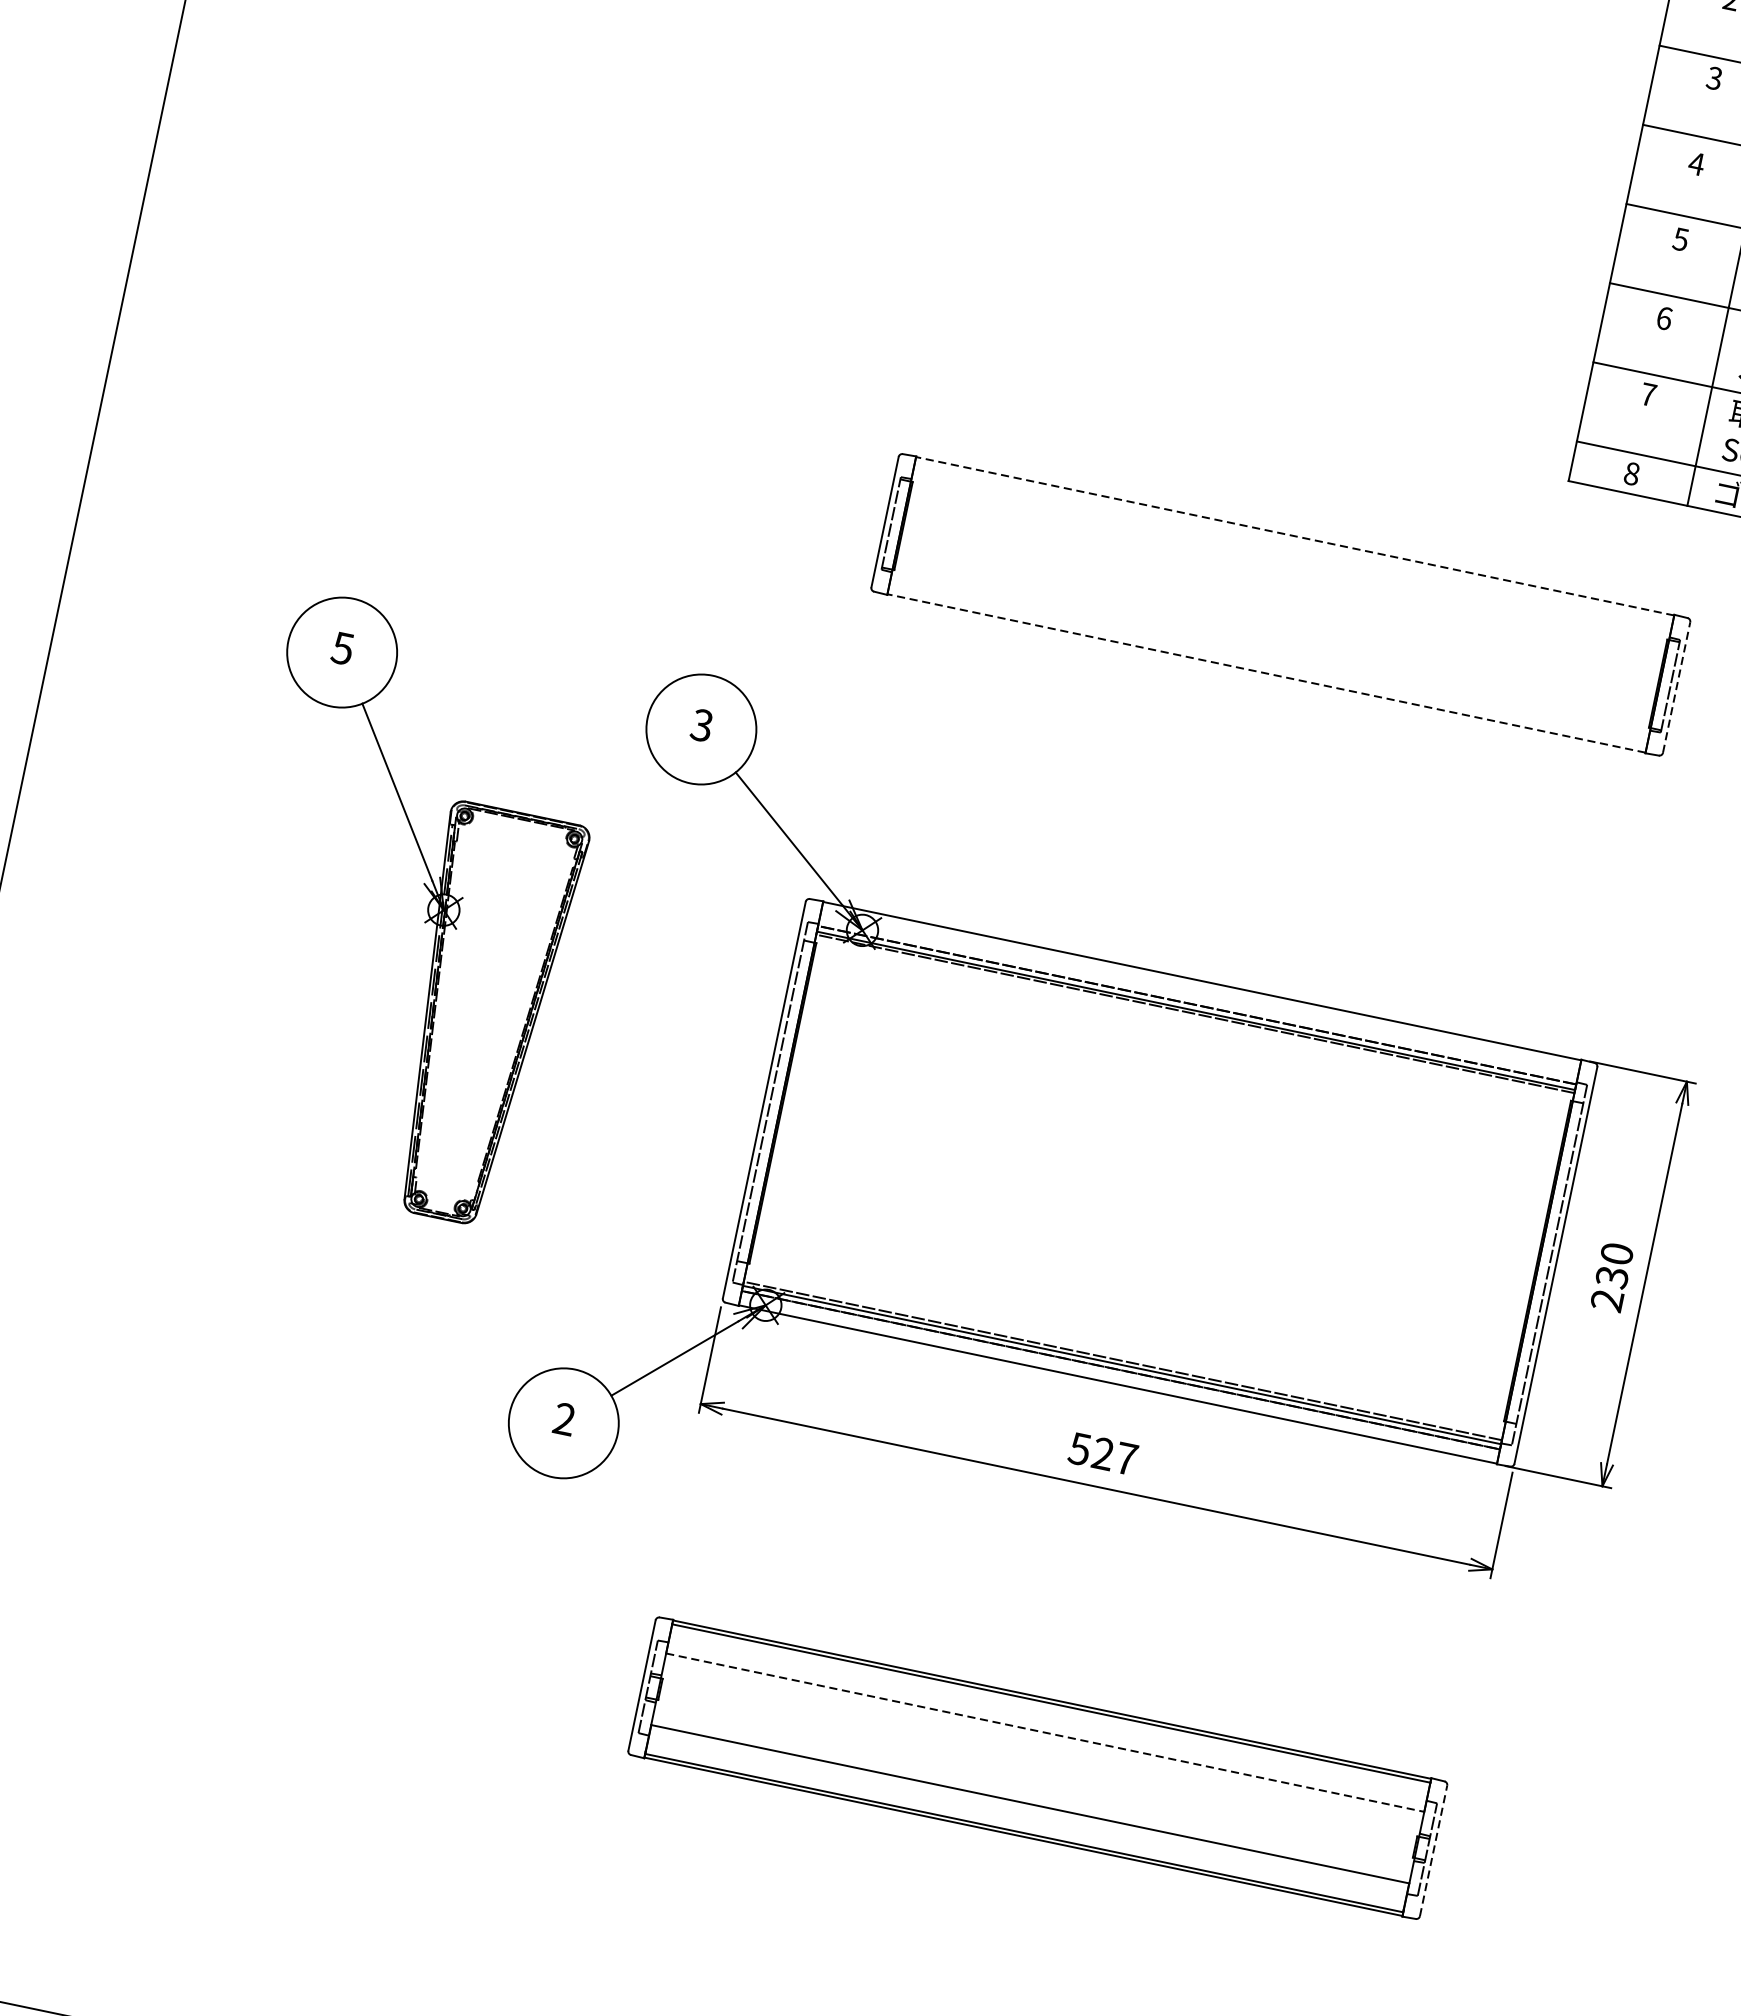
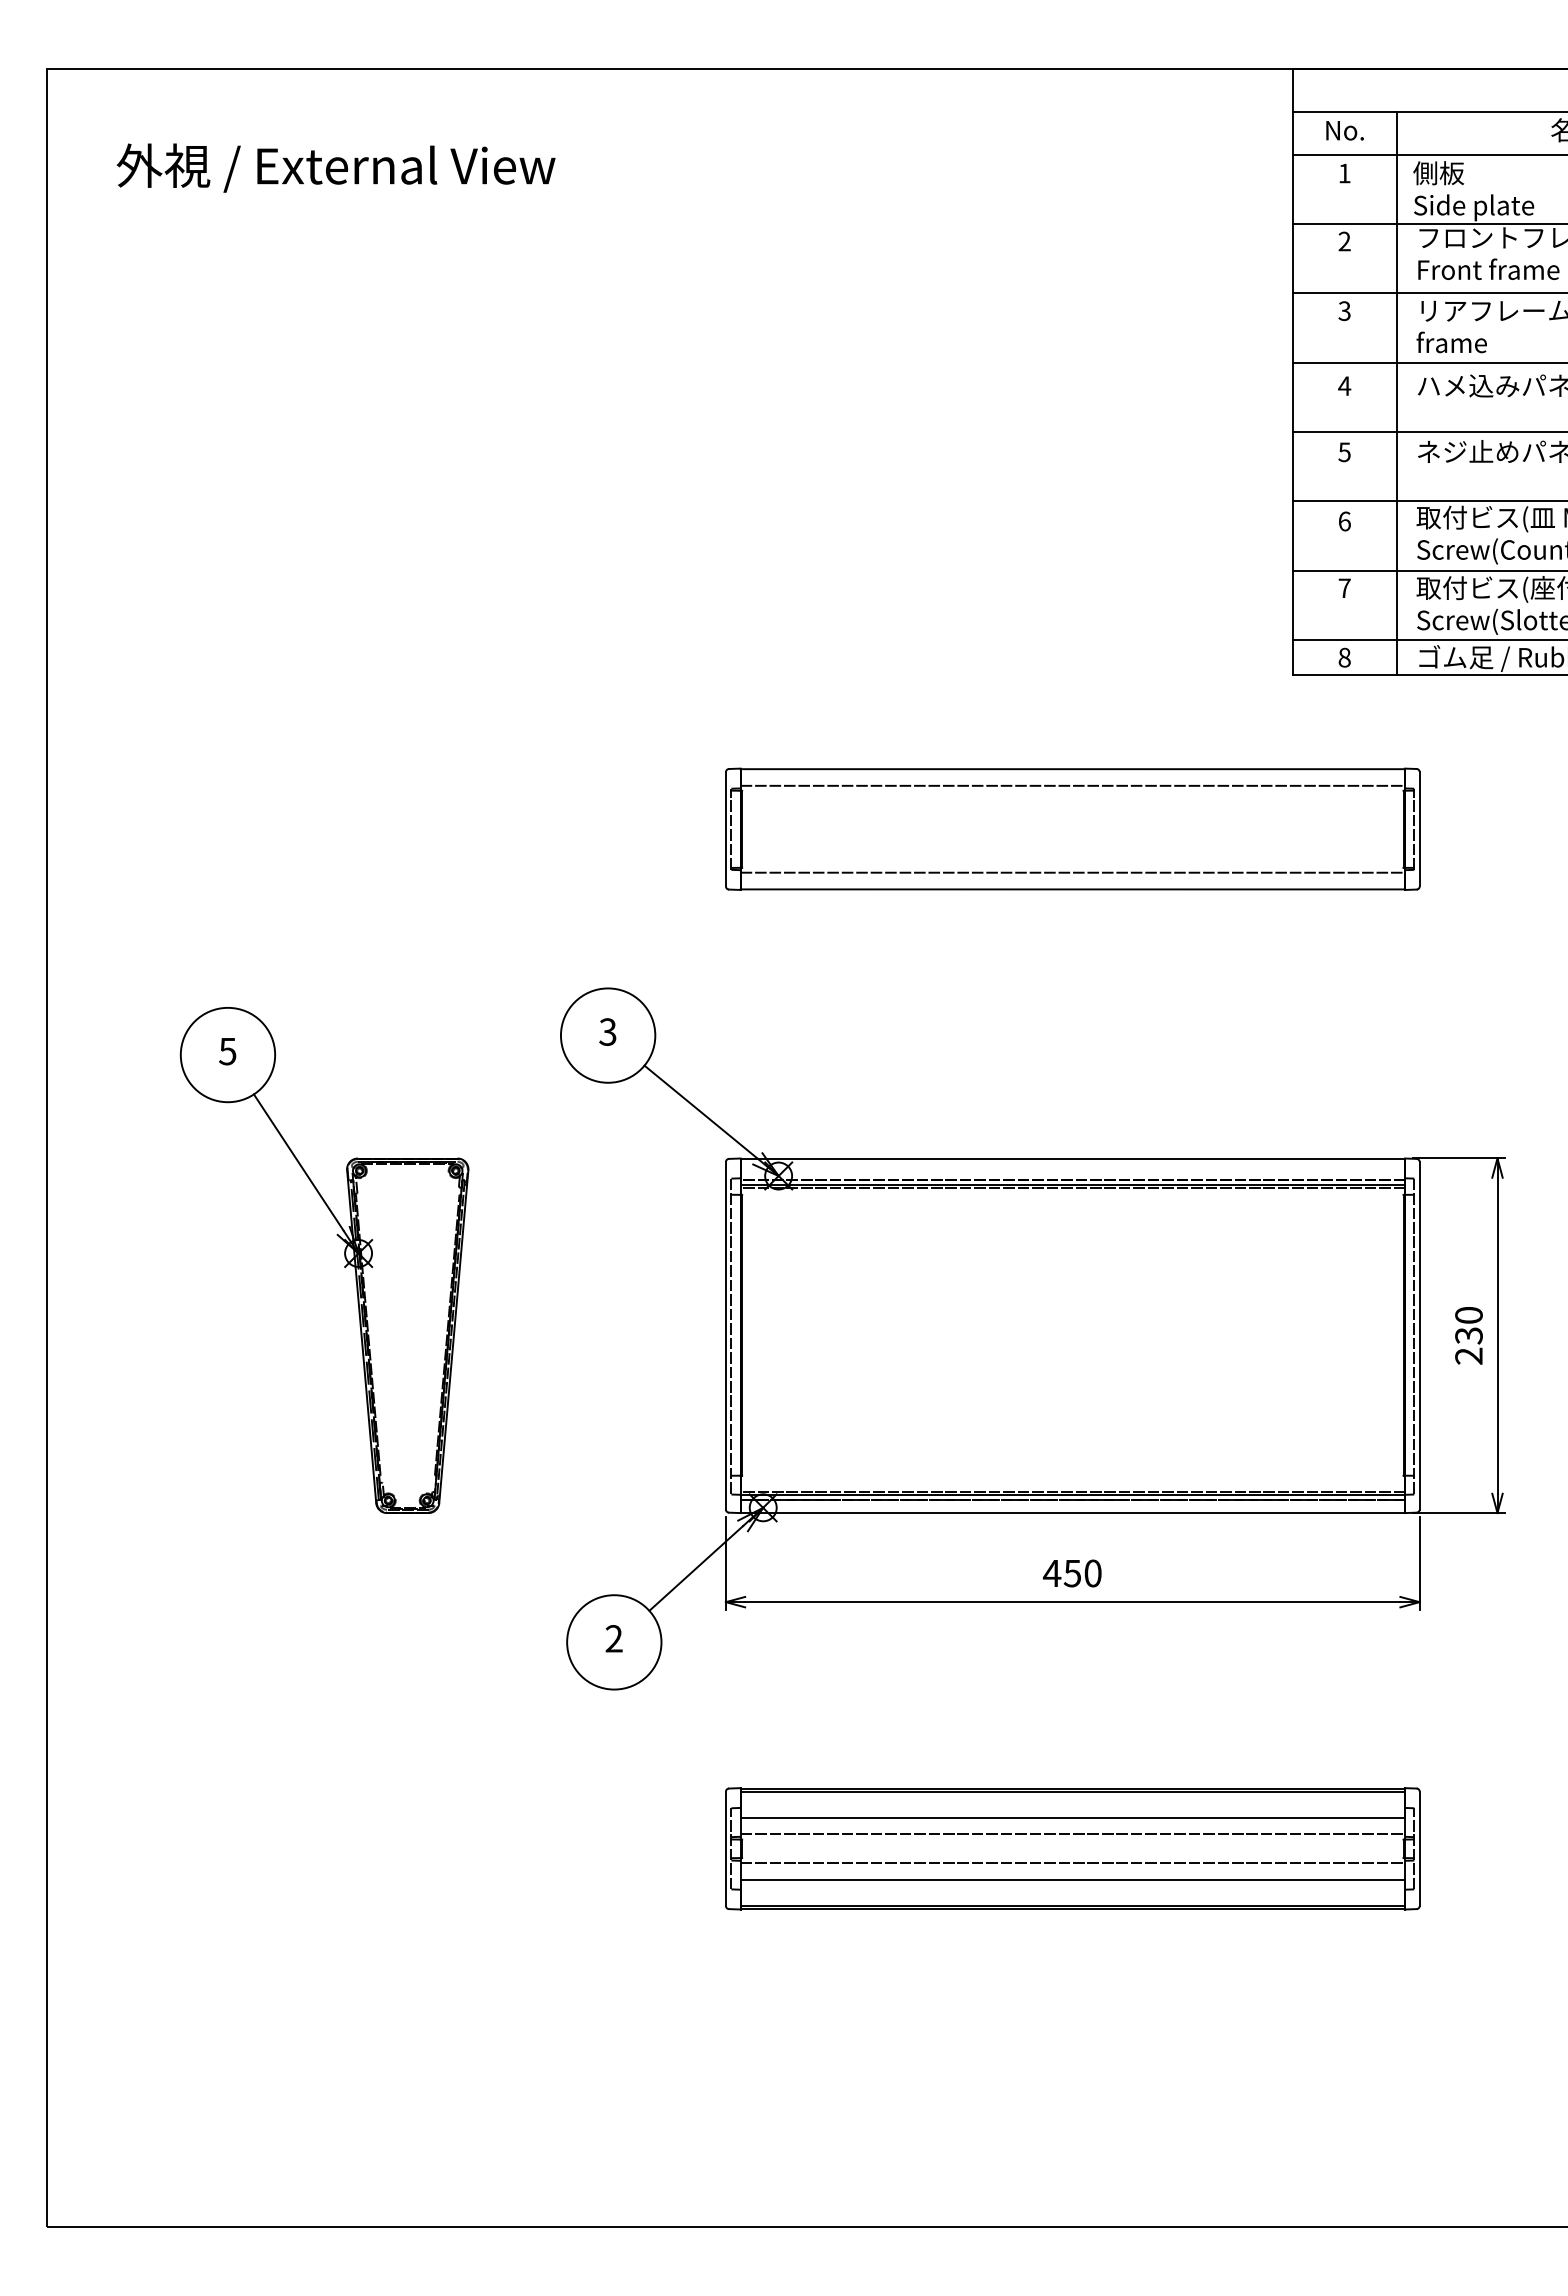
line: (1294, 536) -> (1072, 769), dashed -> solid
line: (1290, 554) -> (1072, 785), added
line: (1270, 654) -> (1072, 872), added
line: (1266, 673) -> (1072, 889), dashed -> solid
line: (1676, 686) -> (1419, 828), dashed -> solid
part: (426, 911) -> (344, 1257), moved
text: (1101, 1453) -> (1071, 1573), 527 -> 450
line: (1046, 1732) -> (1073, 1817), dashed -> solid
line: (1040, 1751) -> (1072, 1834), added
line: (1033, 1784) -> (1072, 1863), added
line: (1433, 1850) -> (1419, 1848), dashed -> solid

